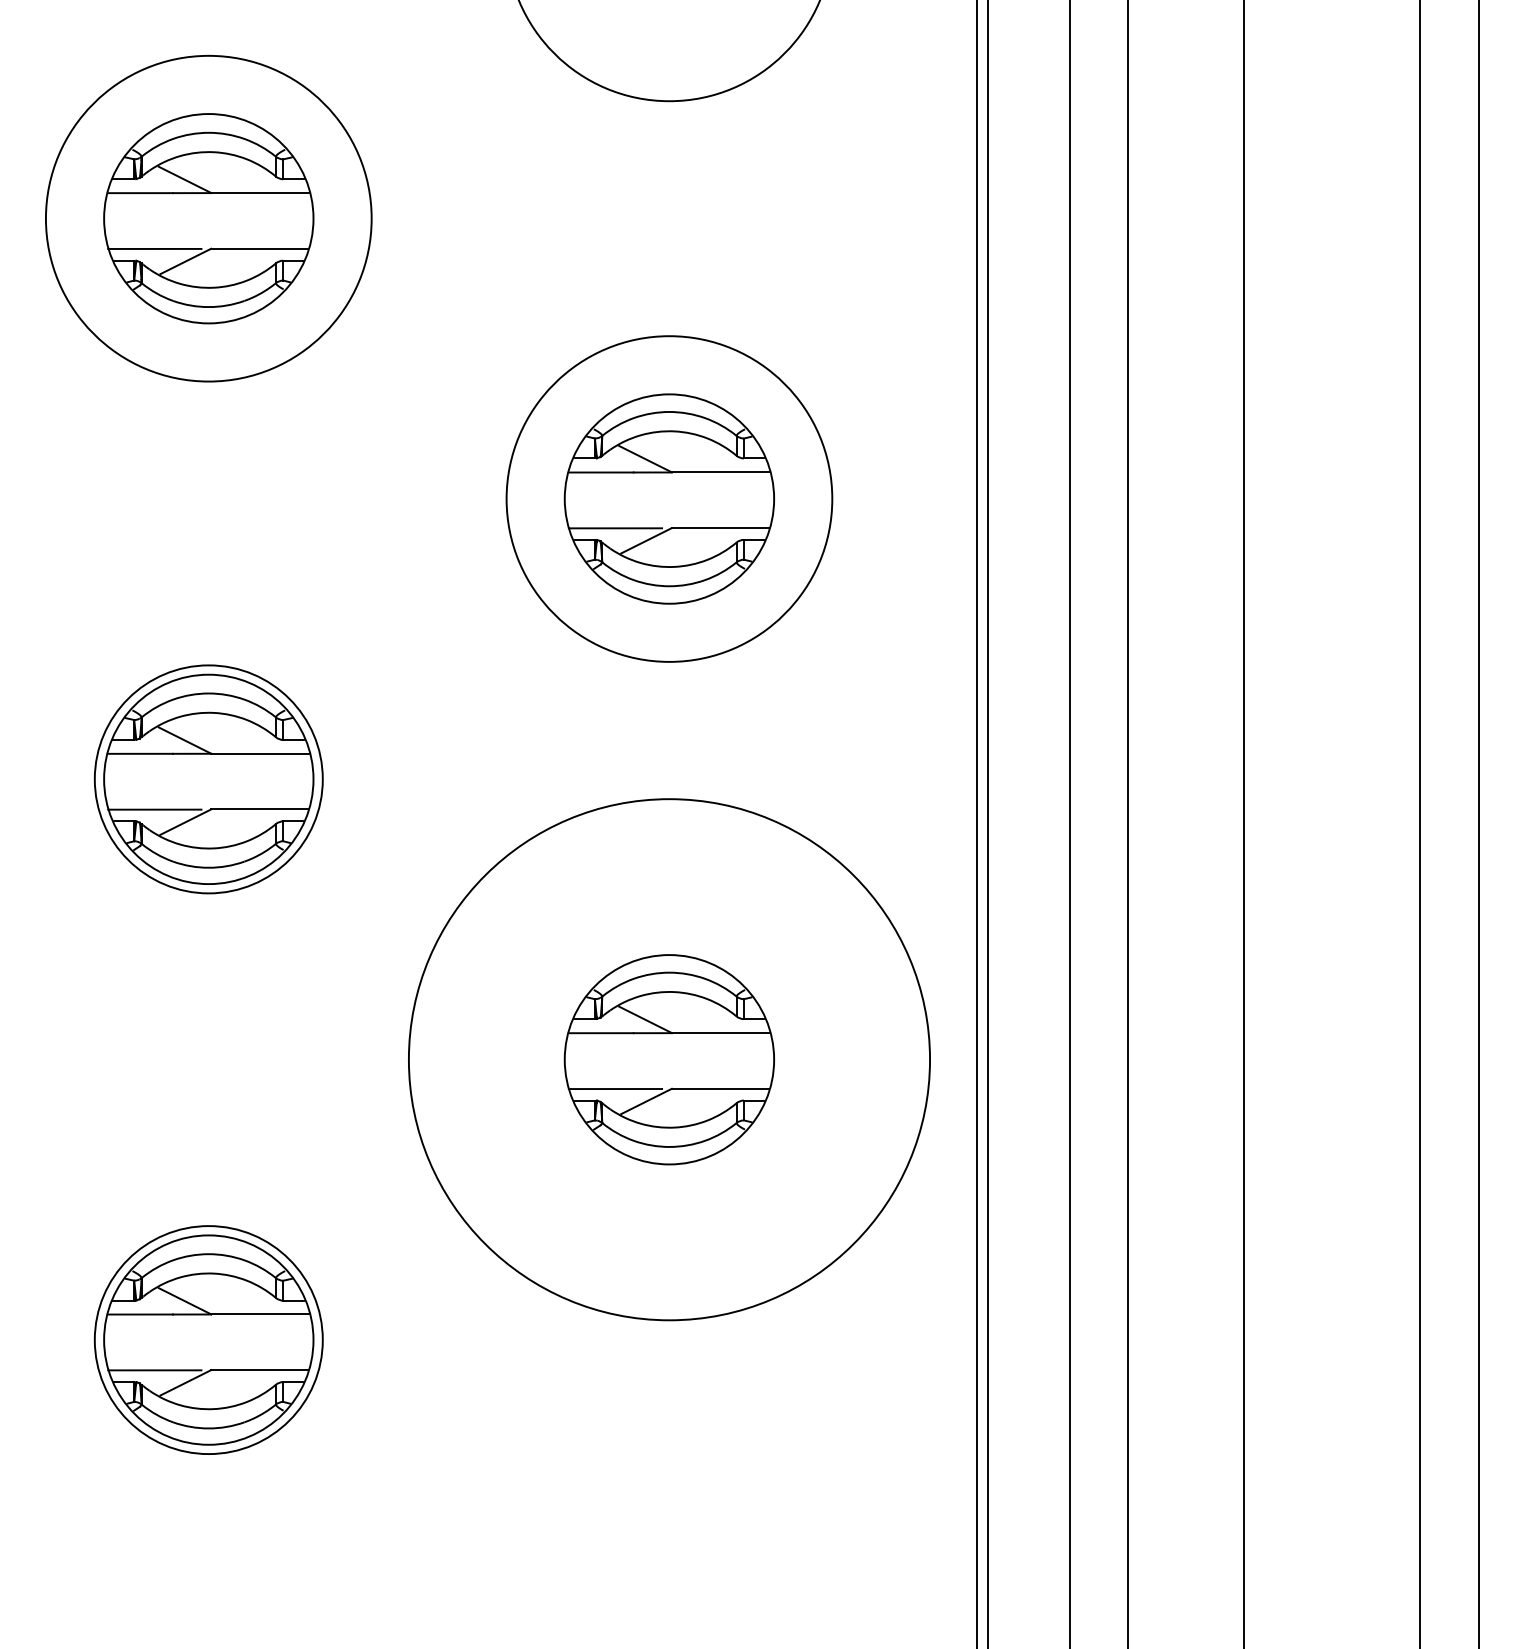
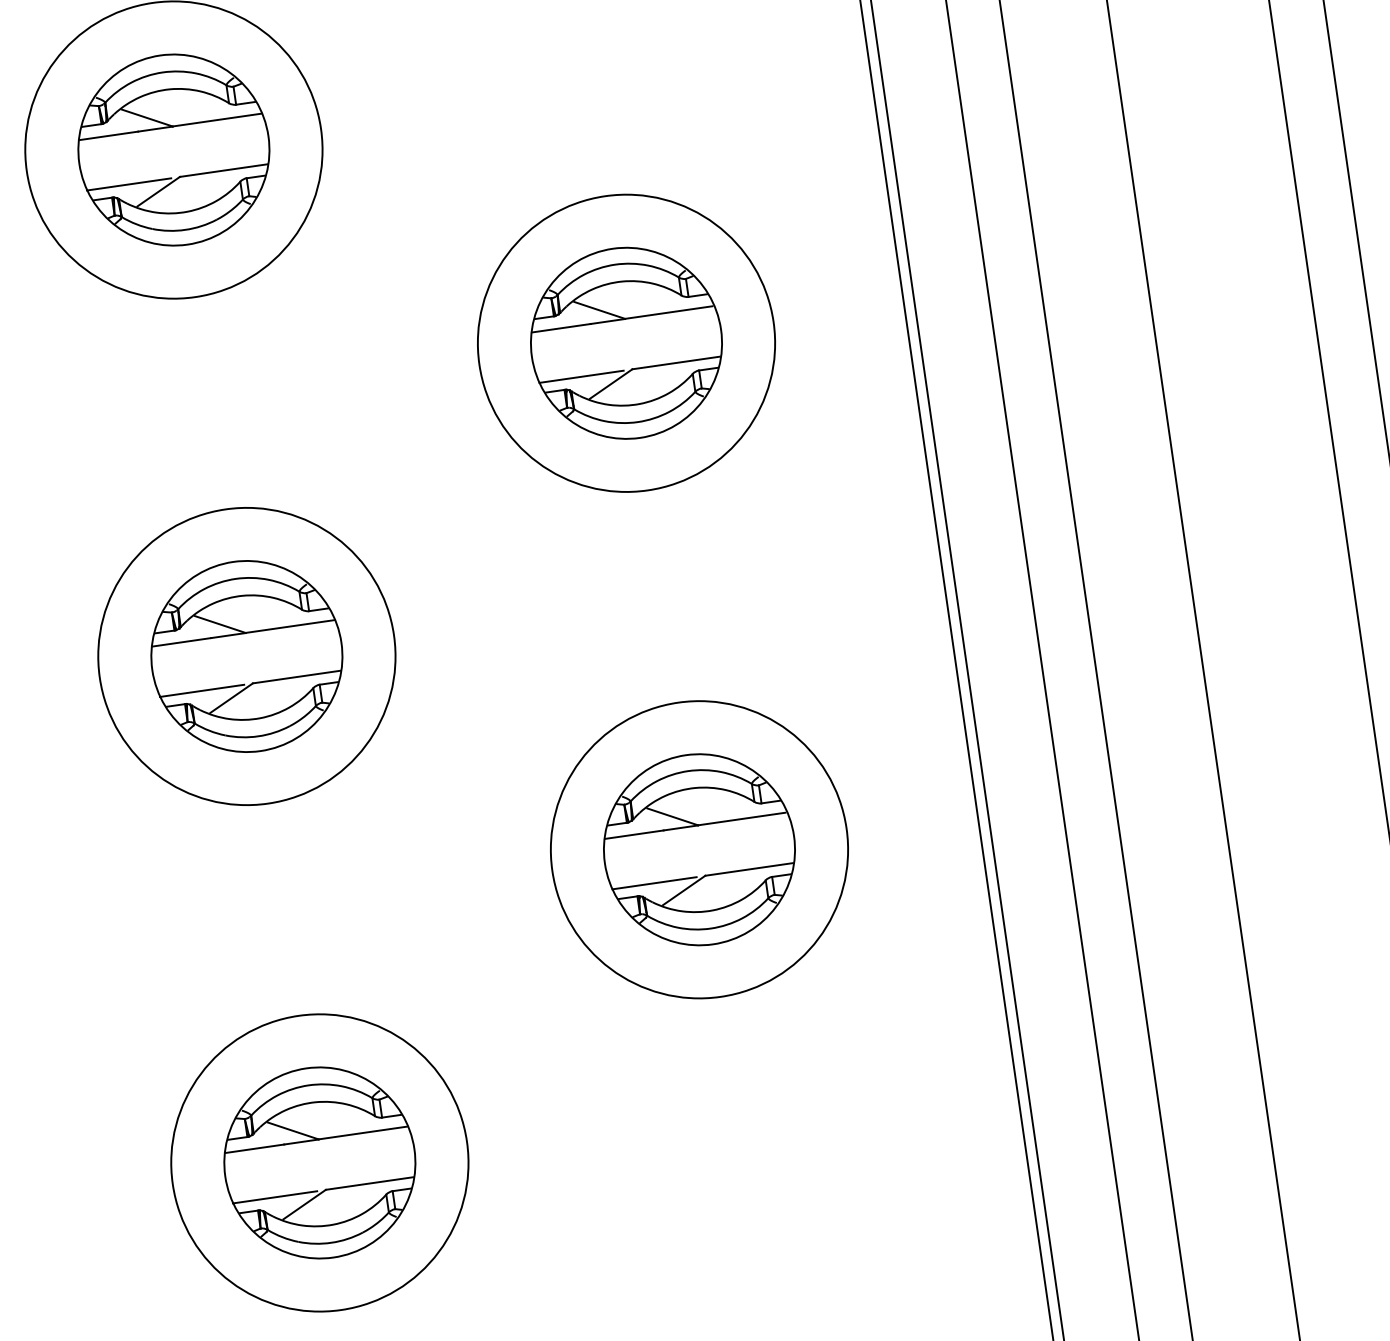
circle: (208, 779) -> (246, 656), size x1.43
circle: (669, 1059) -> (699, 849), size x0.62
circle: (208, 1339) -> (319, 1162), size x1.43

